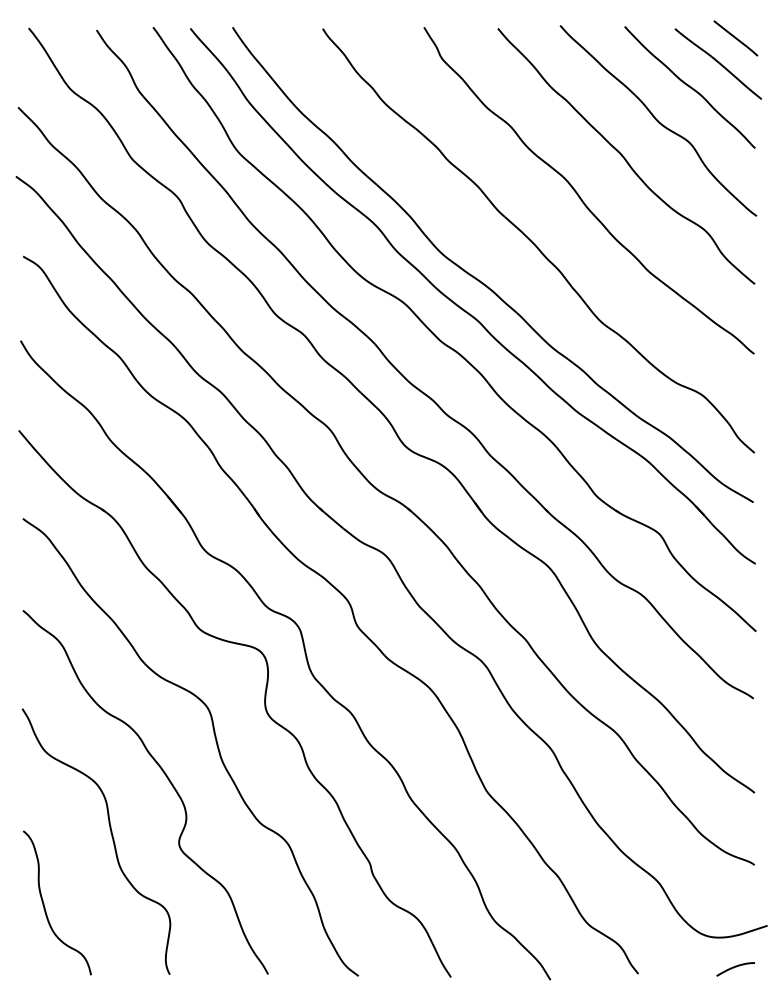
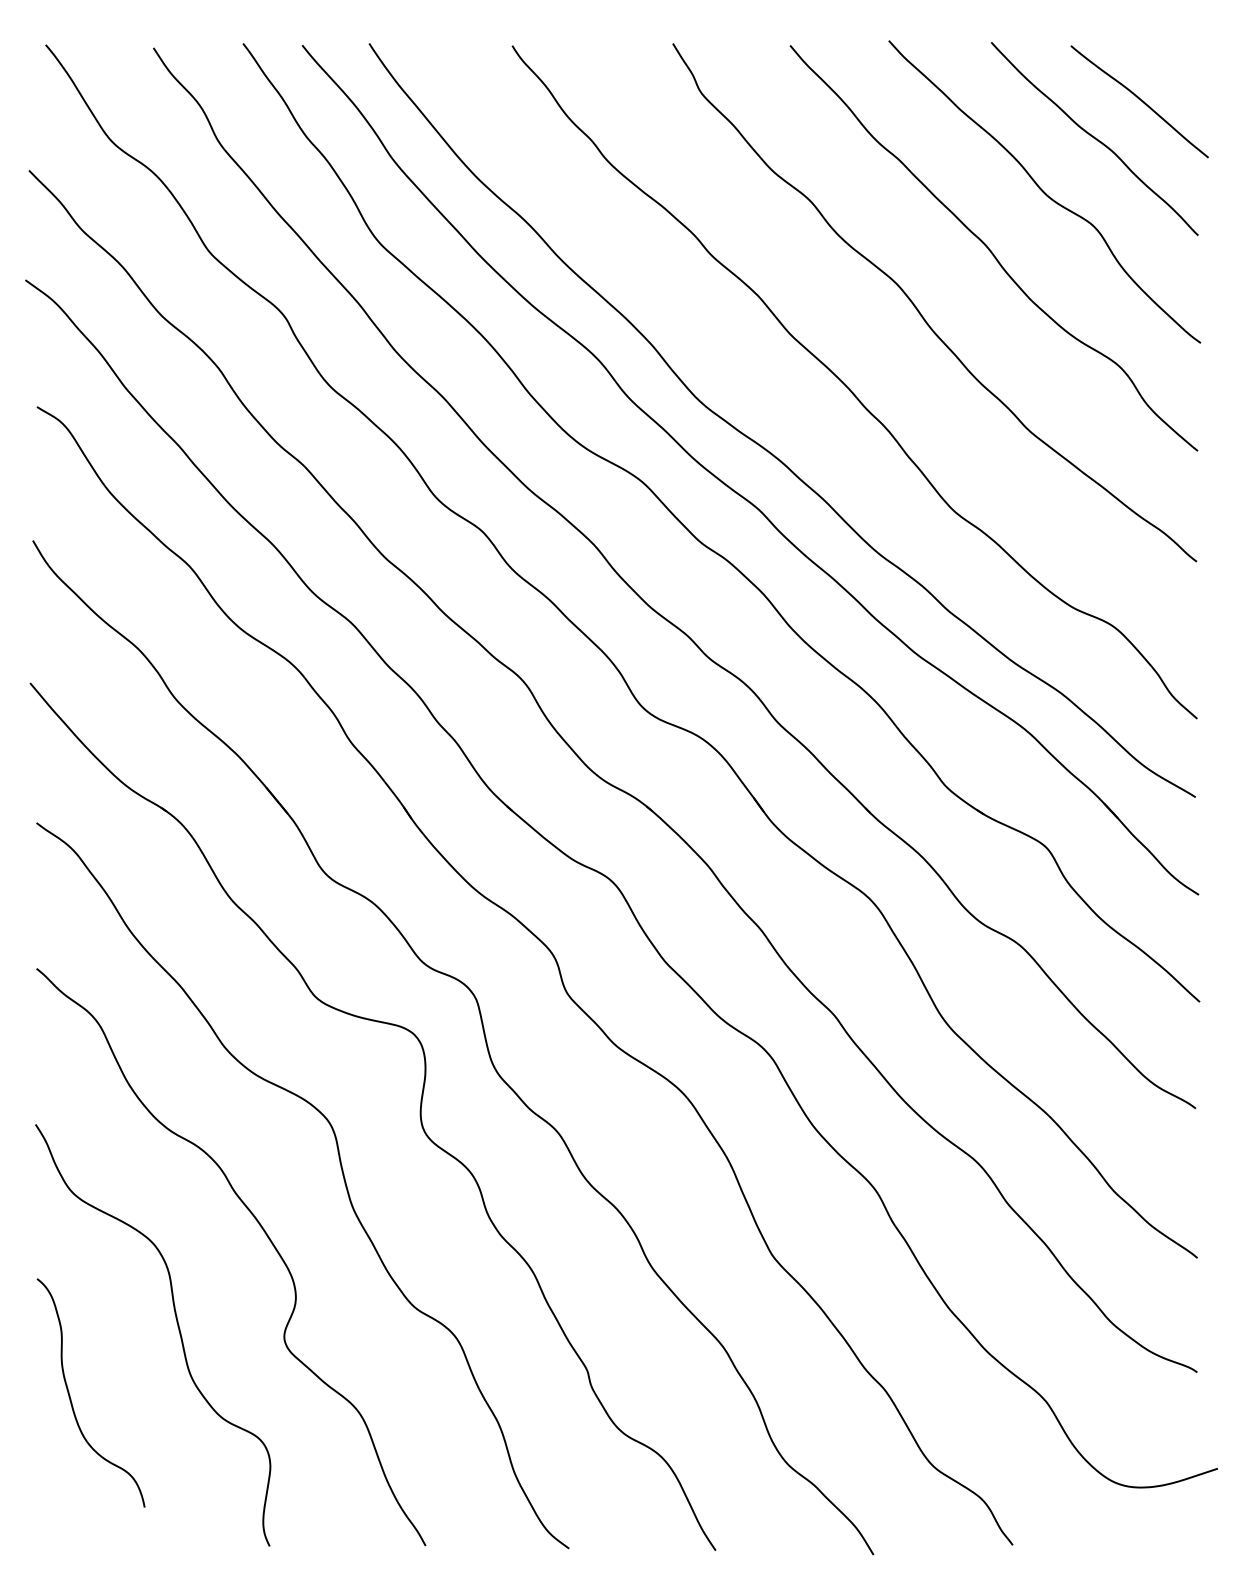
line: (735, 38) -> (1166, 61), removed
curve: (45, 907) -> (72, 1400), moved
curve: (734, 968) -> (1165, 1536), removed

